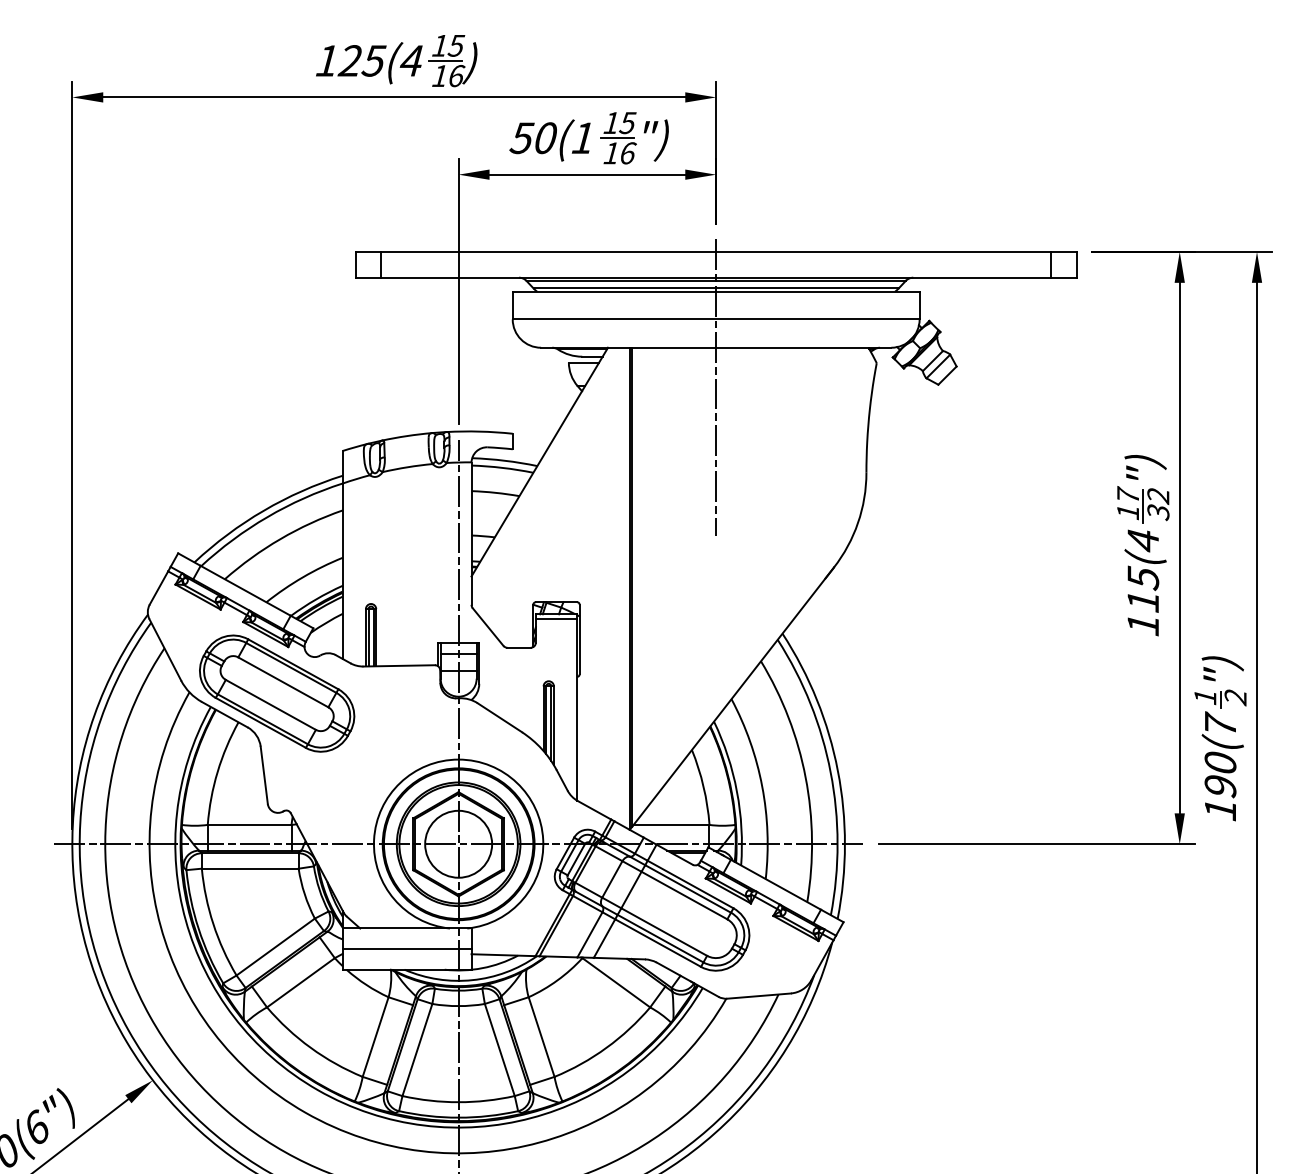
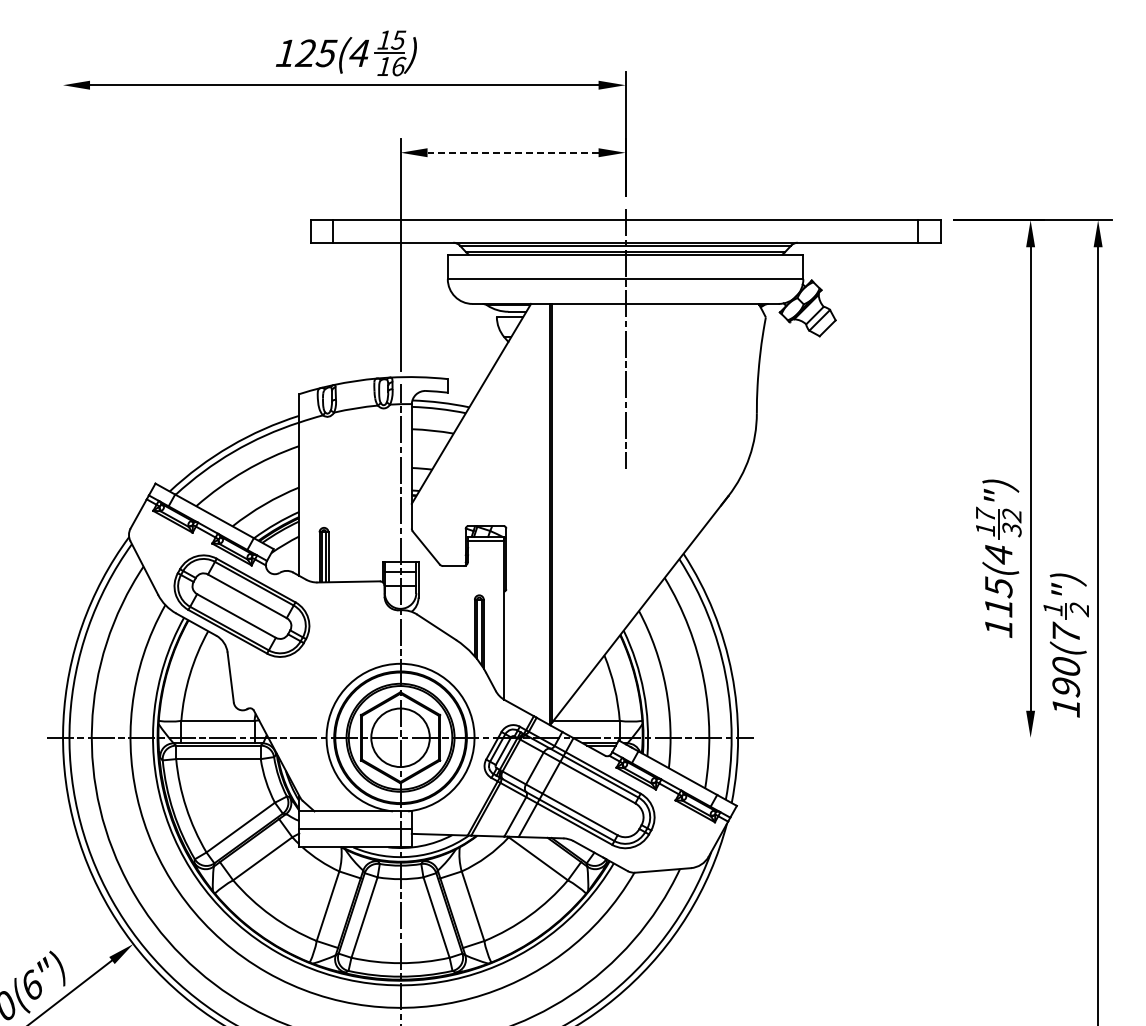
part: (589, 137) -> (514, 120), removed
line: (587, 174) -> (513, 152), solid -> dashed
line: (72, 454) -> (63, 397), removed
part: (1142, 545) -> (998, 558), moved
line: (1036, 843) -> (905, 737), removed

